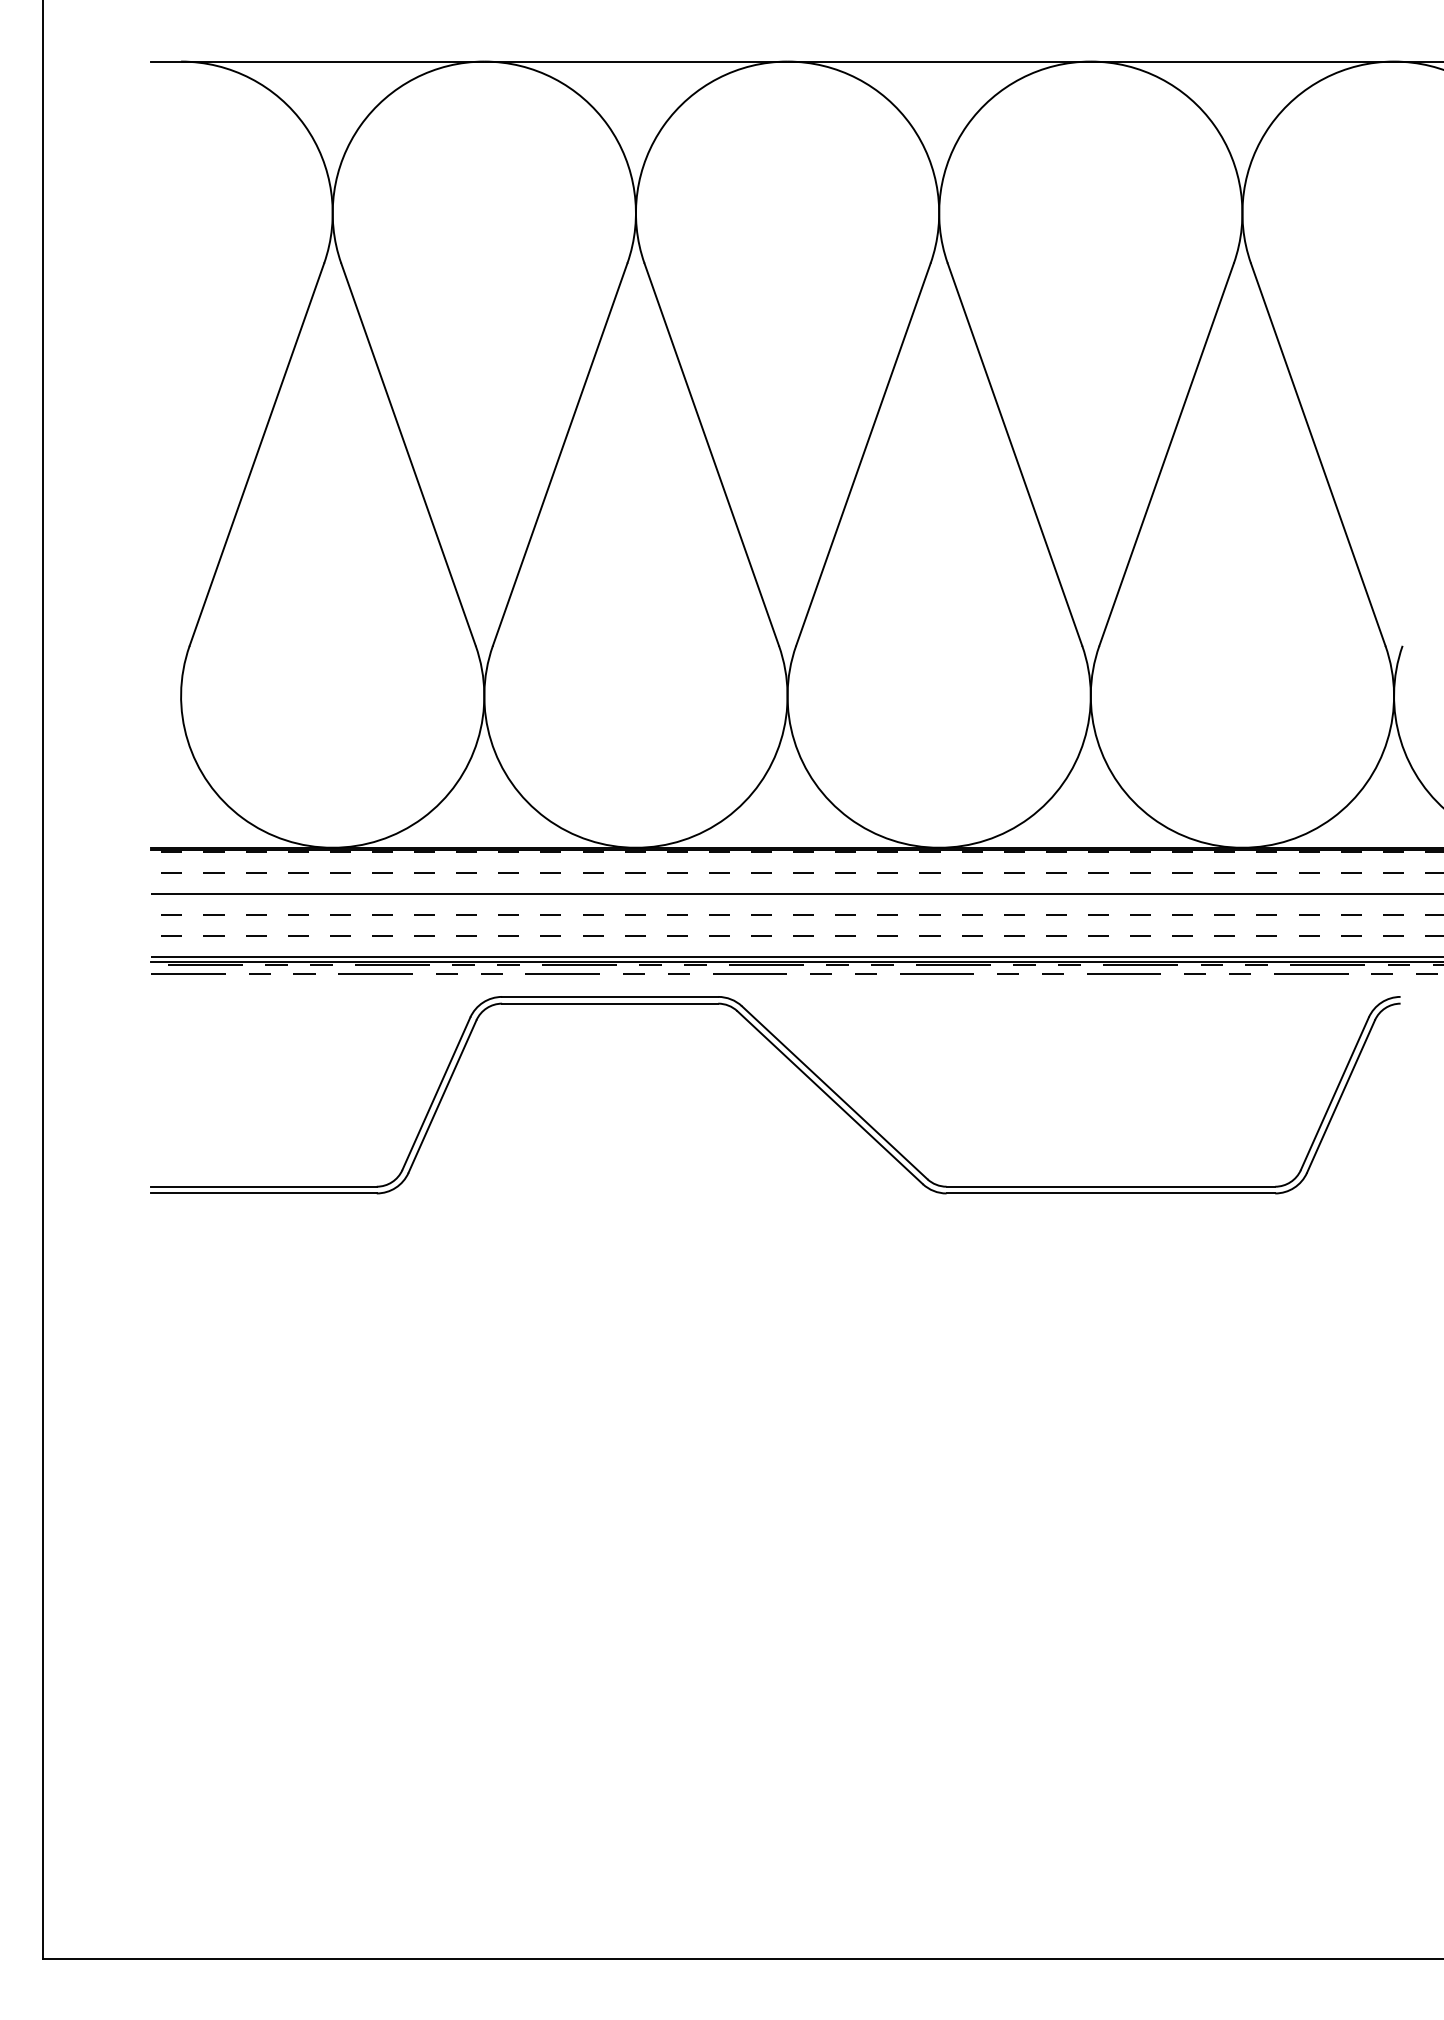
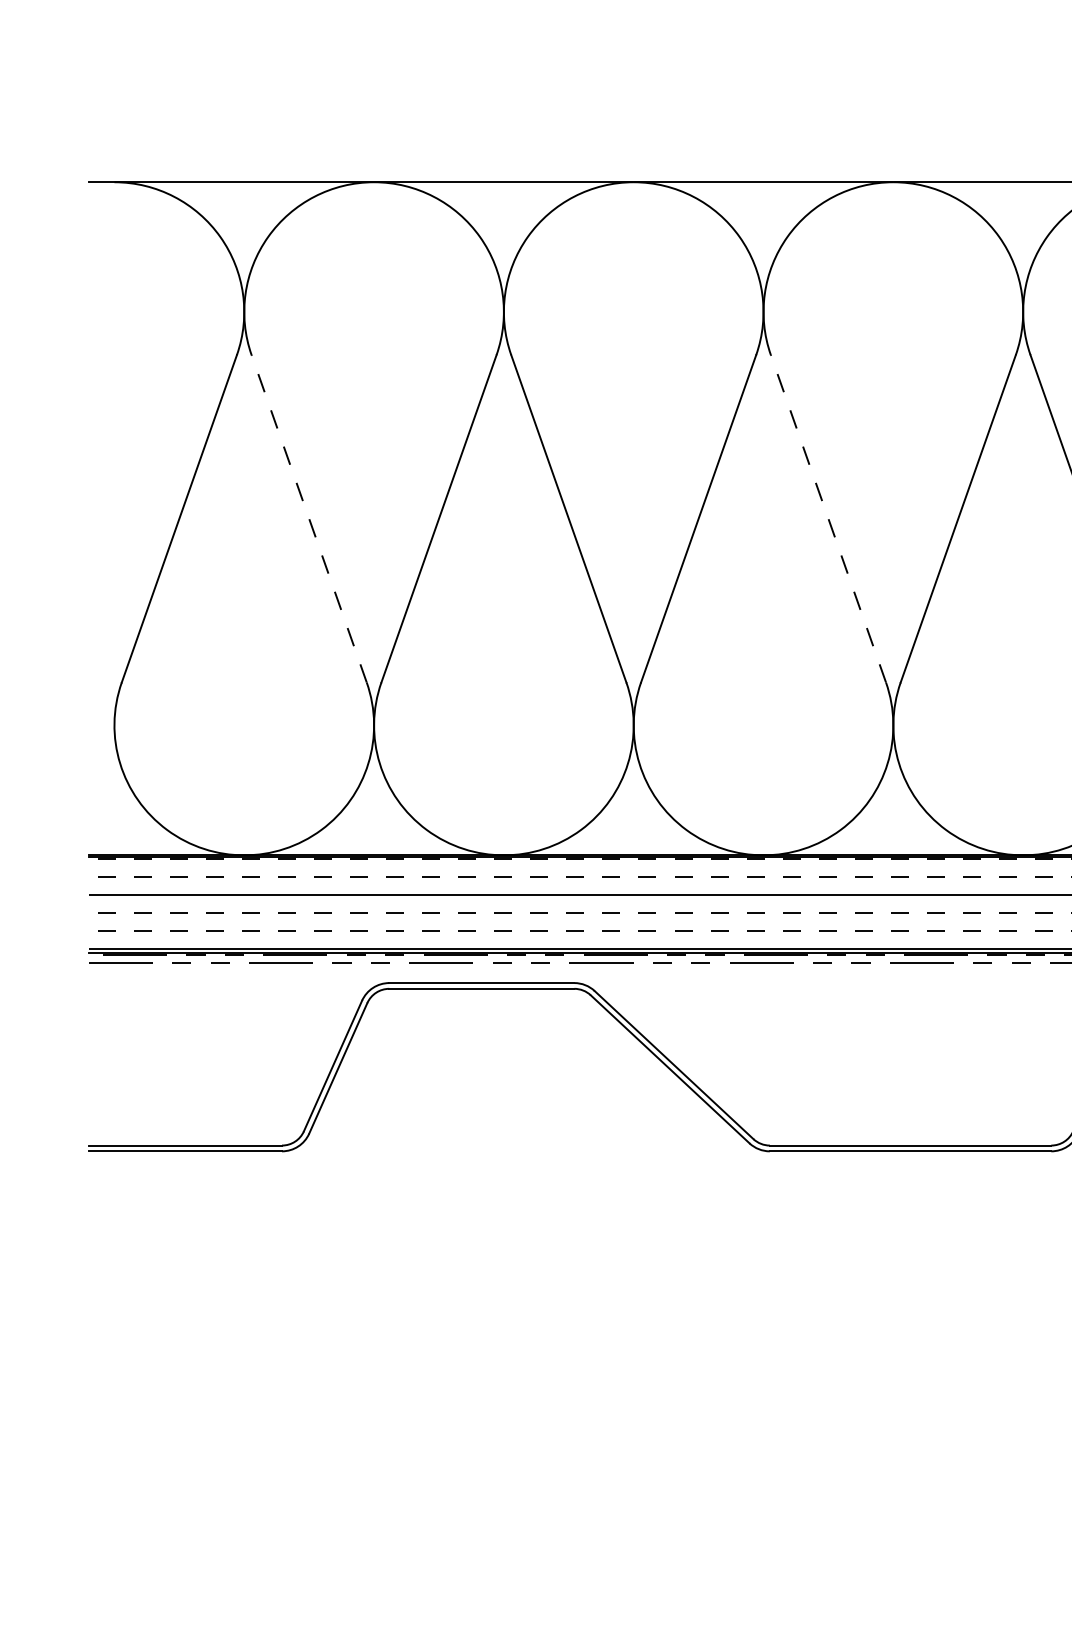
line: (408, 454) -> (309, 518), solid -> dashed
line: (1015, 454) -> (828, 518), solid -> dashed

